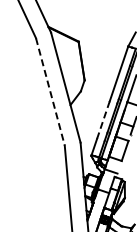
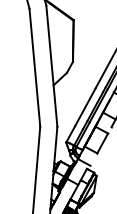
line: (50, 91) -> (35, 67), dashed -> solid
line: (103, 120) -> (85, 107), dashed -> solid

